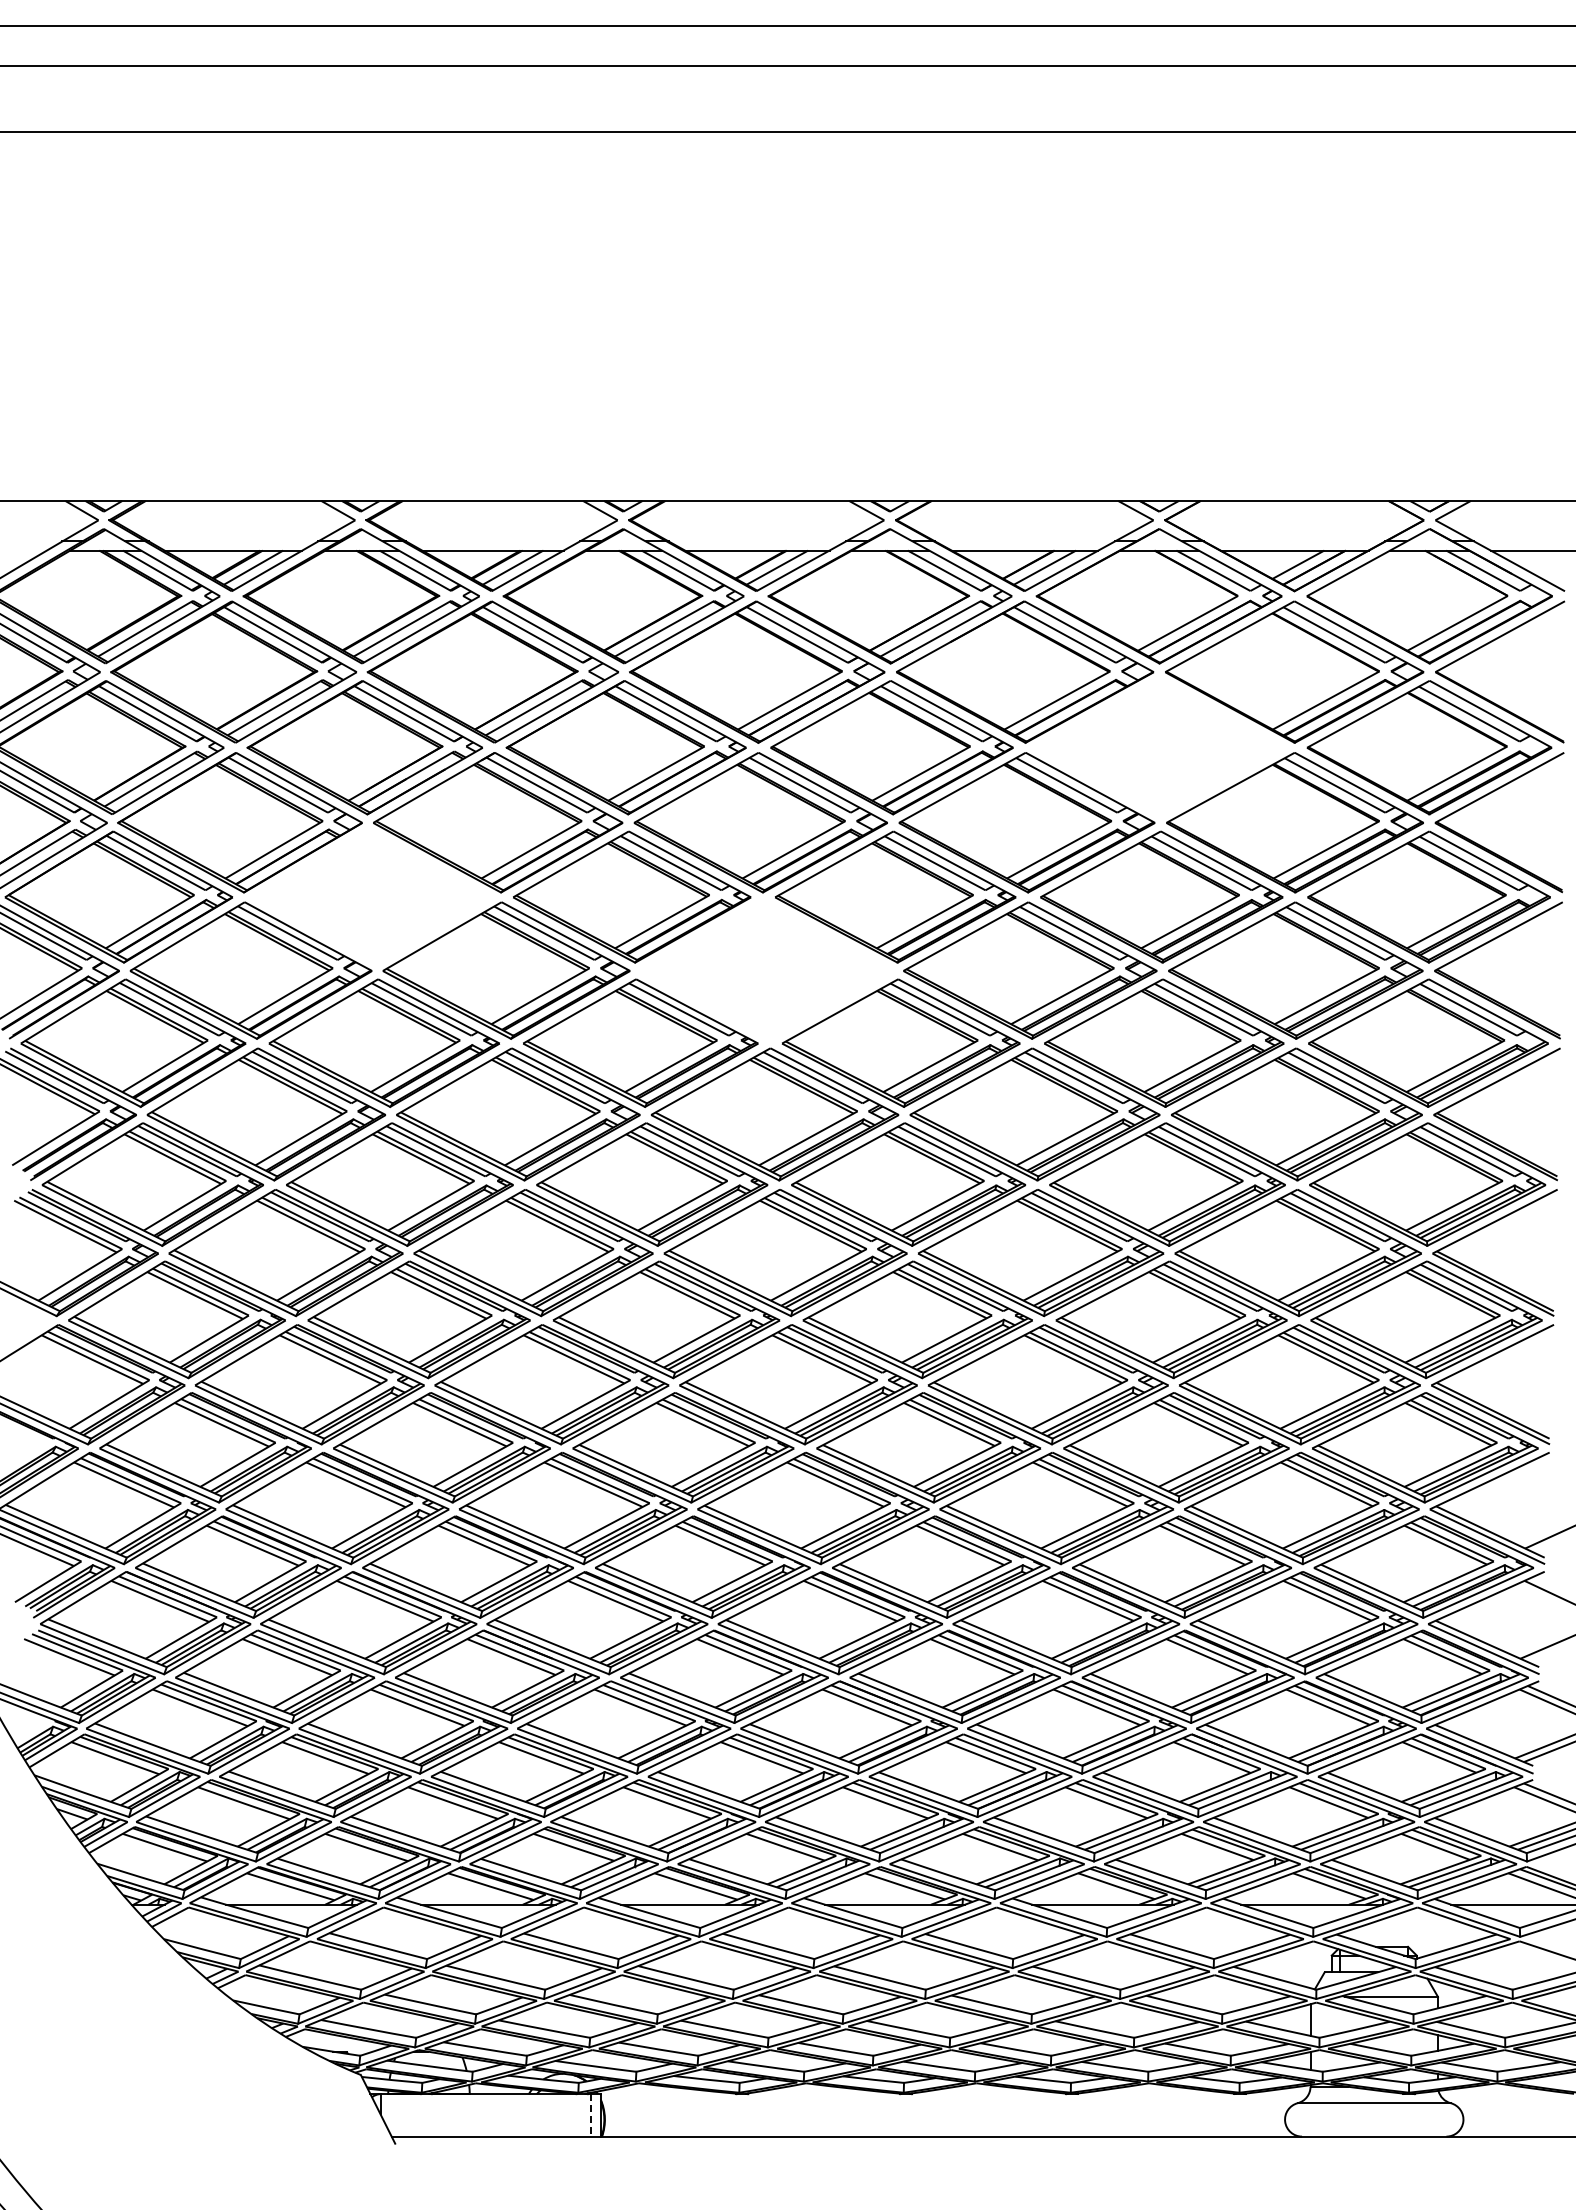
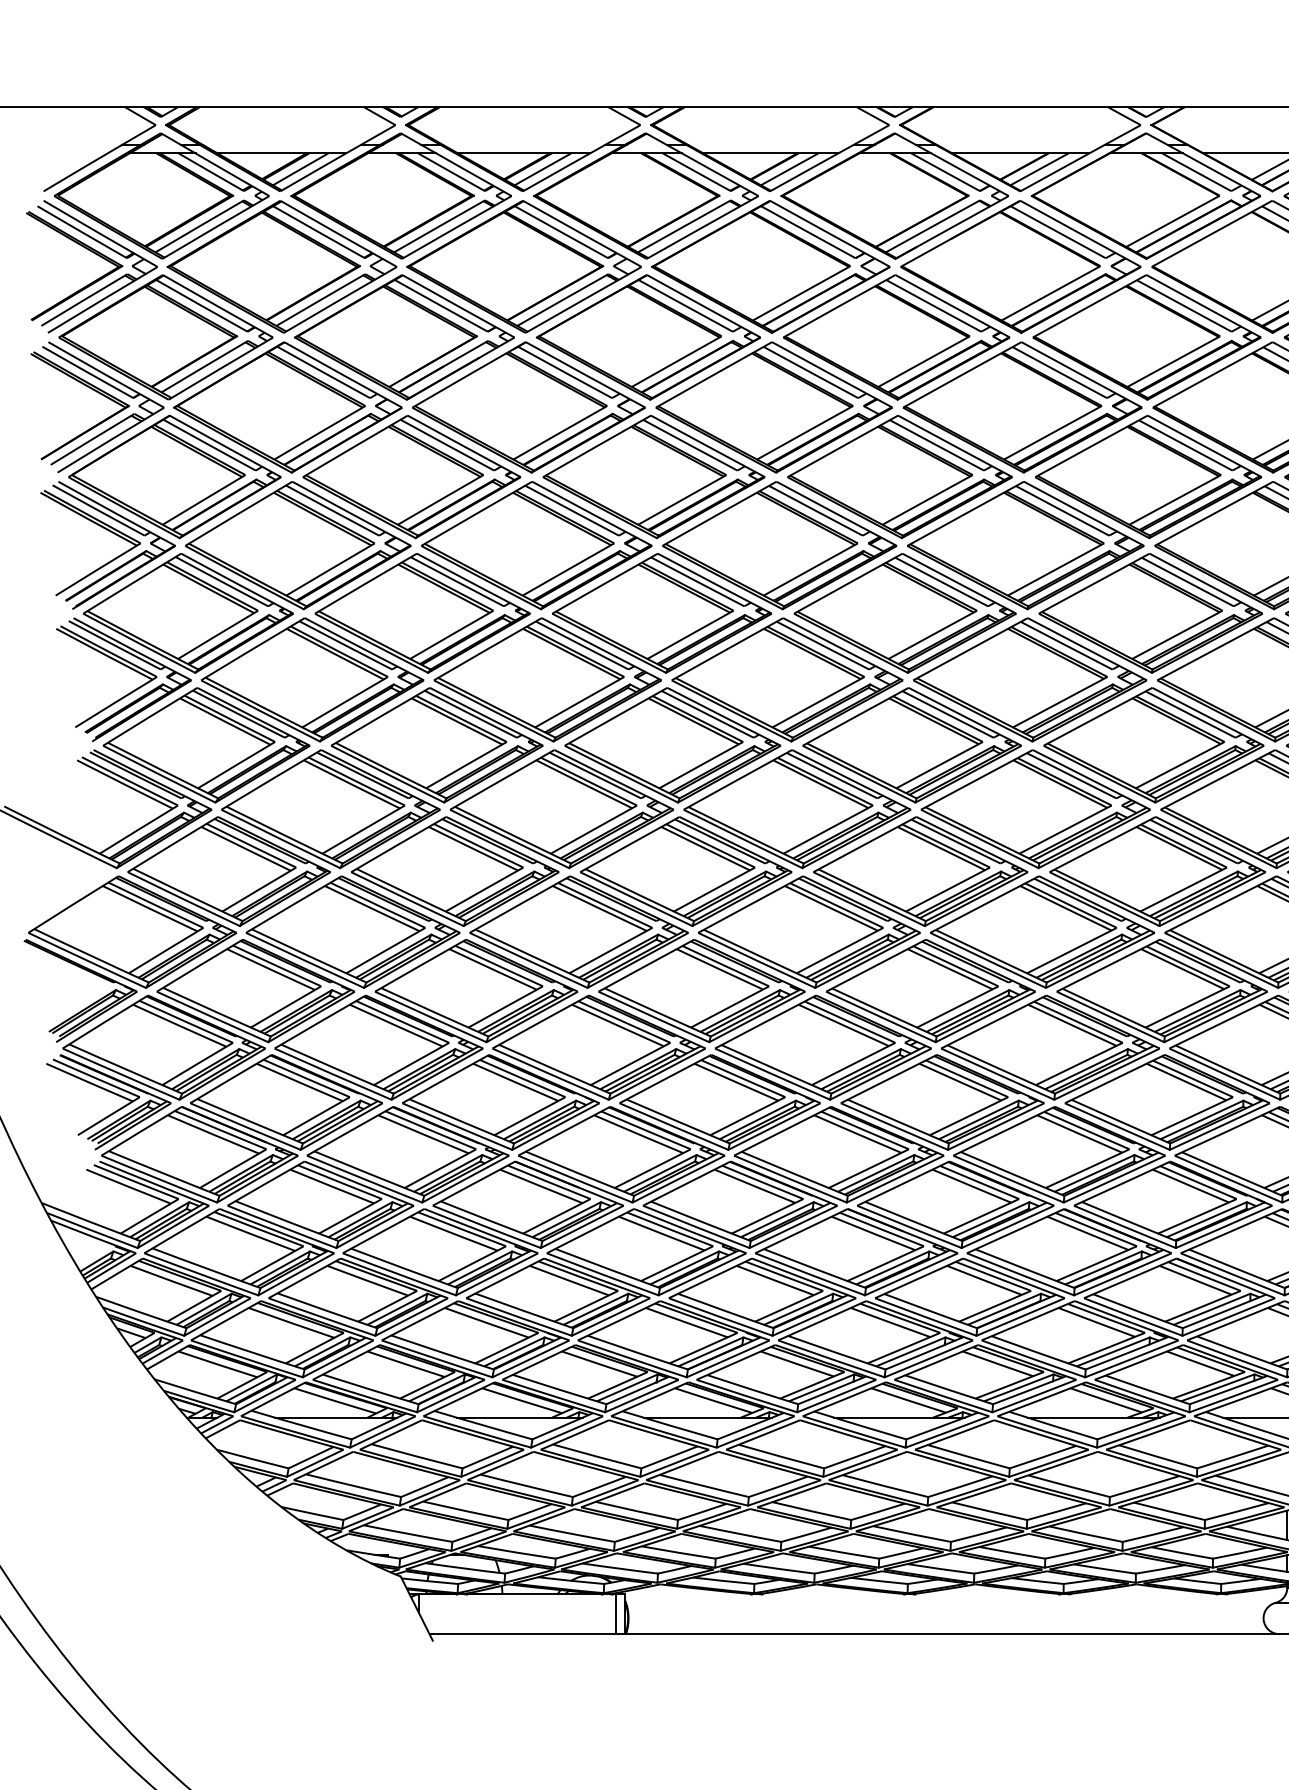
part: (1159, 747) -> (1146, 337), added
part: (372, 896) -> (411, 476), added
part: (766, 970) -> (779, 545), added
line: (591, 2115) -> (616, 1614), dashed -> solid

